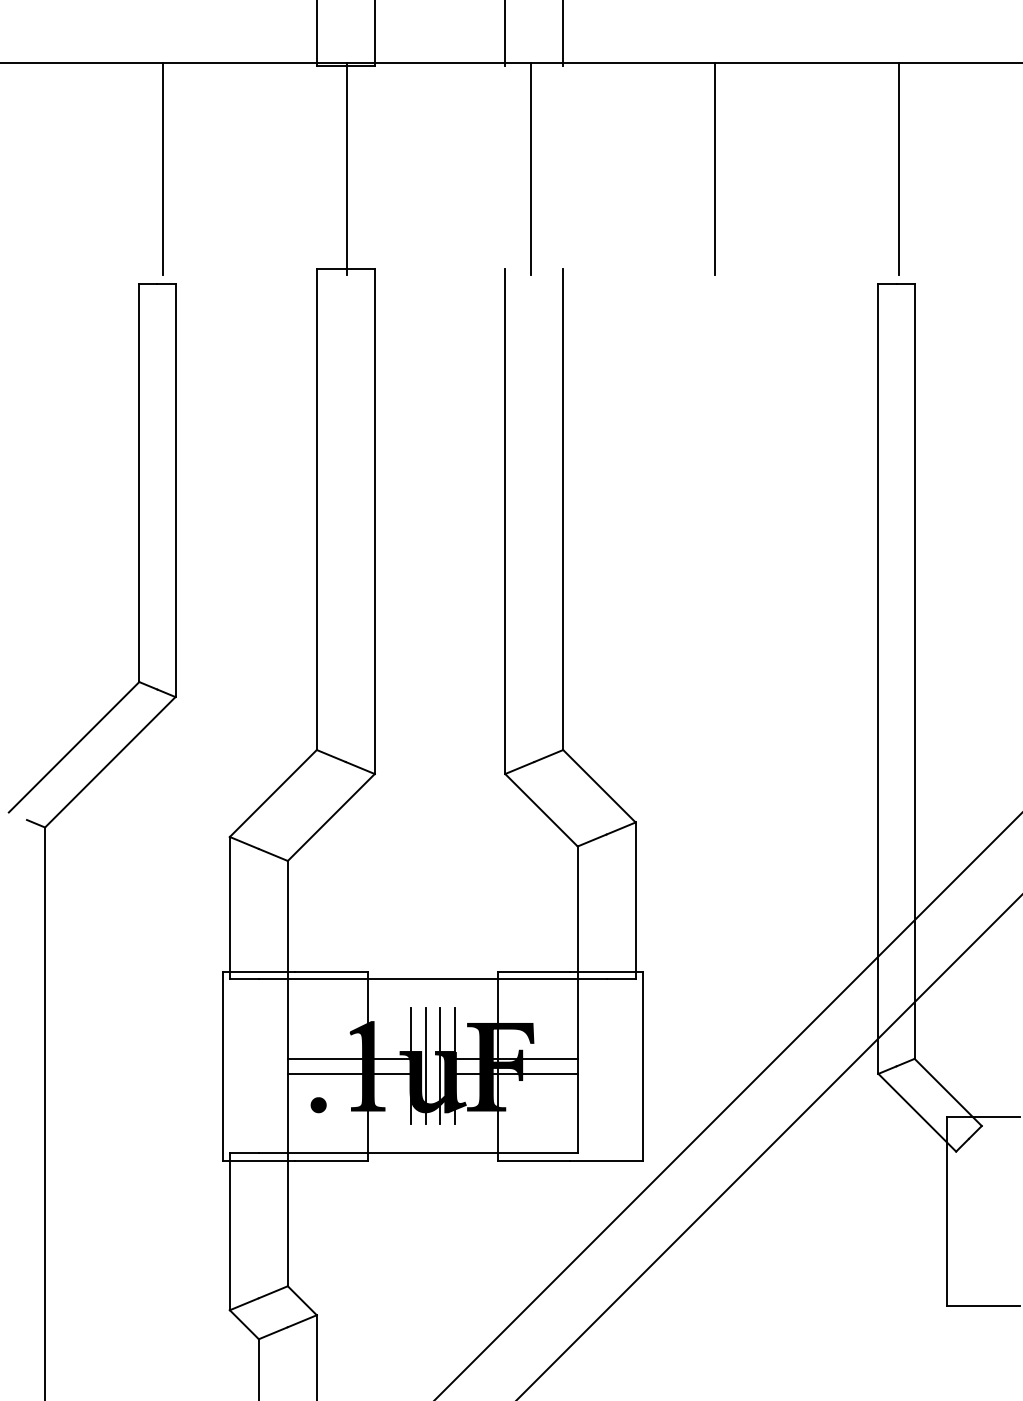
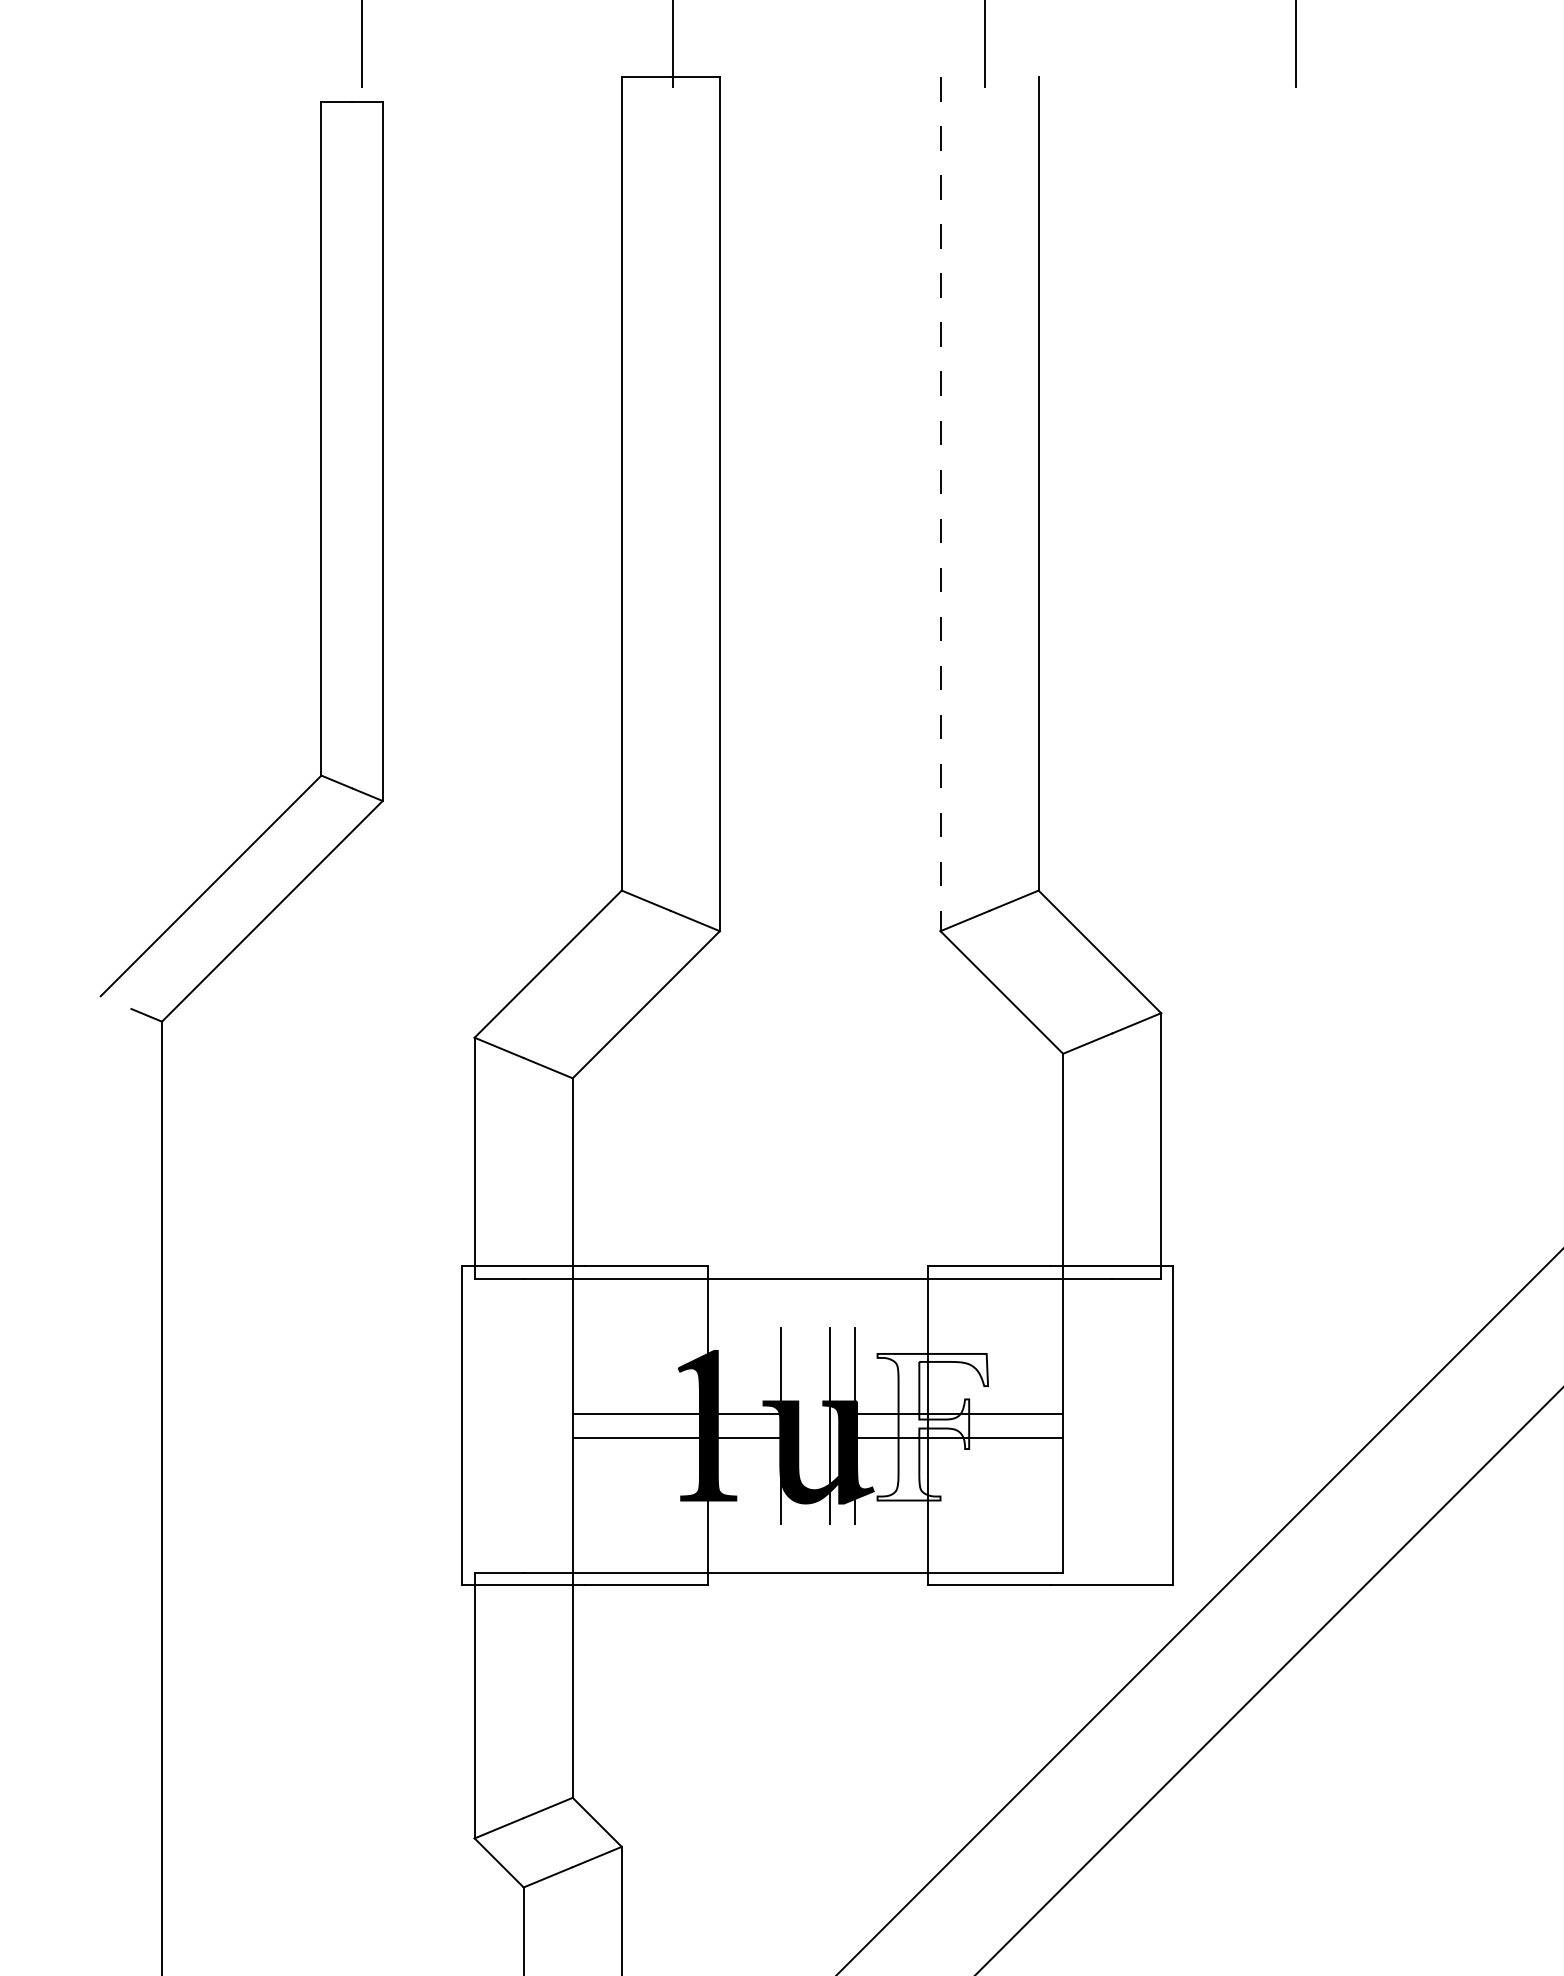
line: (505, 522) -> (940, 505), solid -> dashed
line: (425, 1066) -> (805, 1426), removed
fill: (500, 1066) -> (932, 1426), removed
part: (318, 1105) -> (624, 1492), removed

